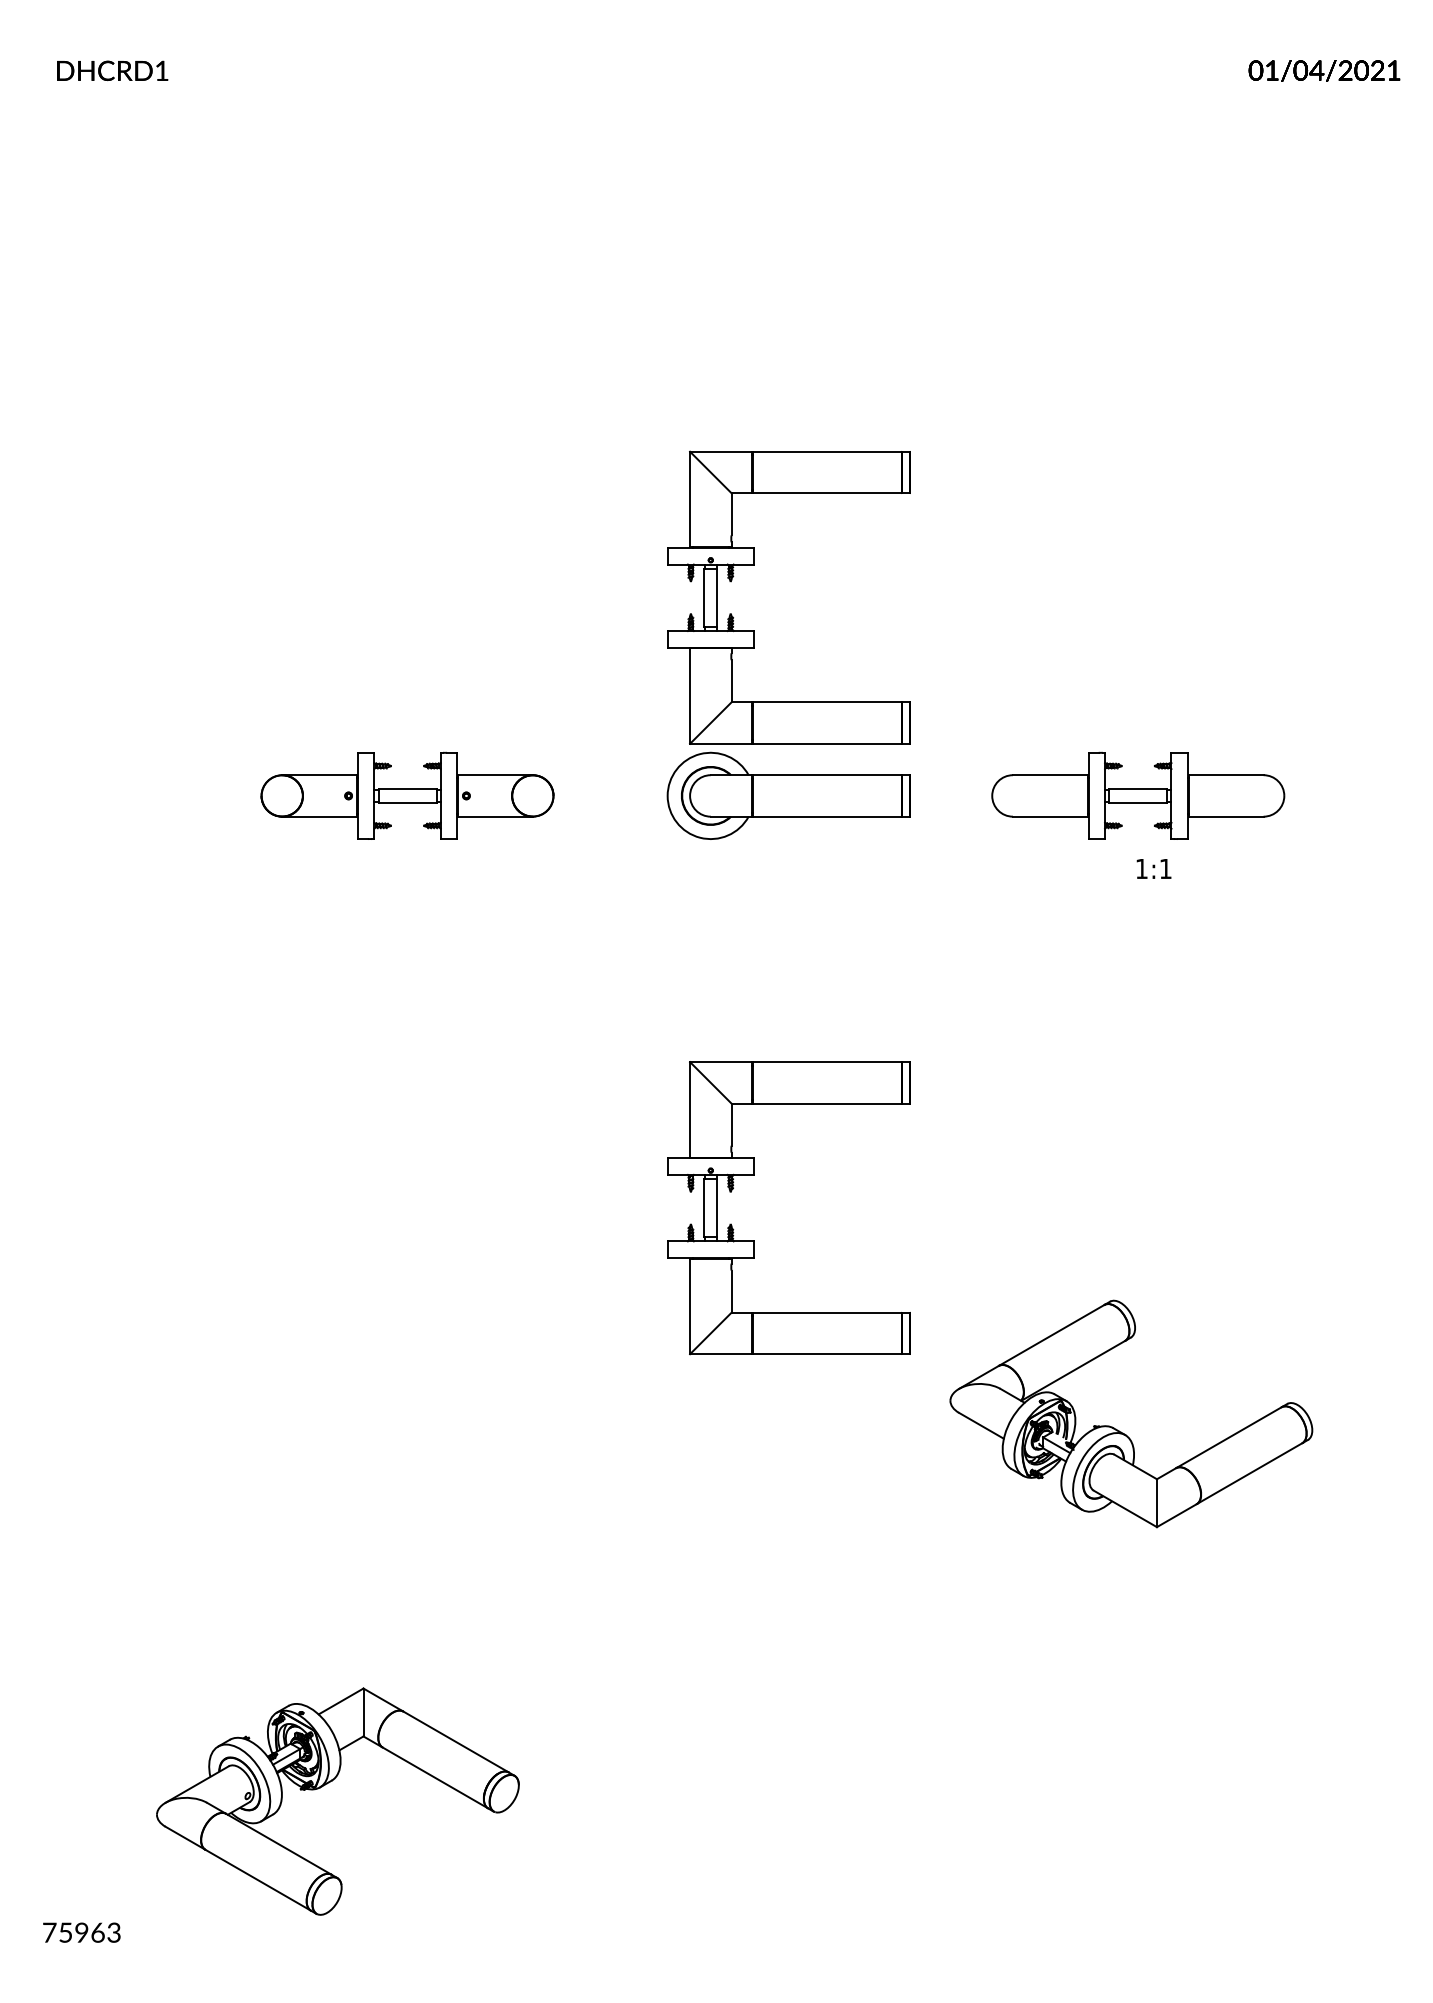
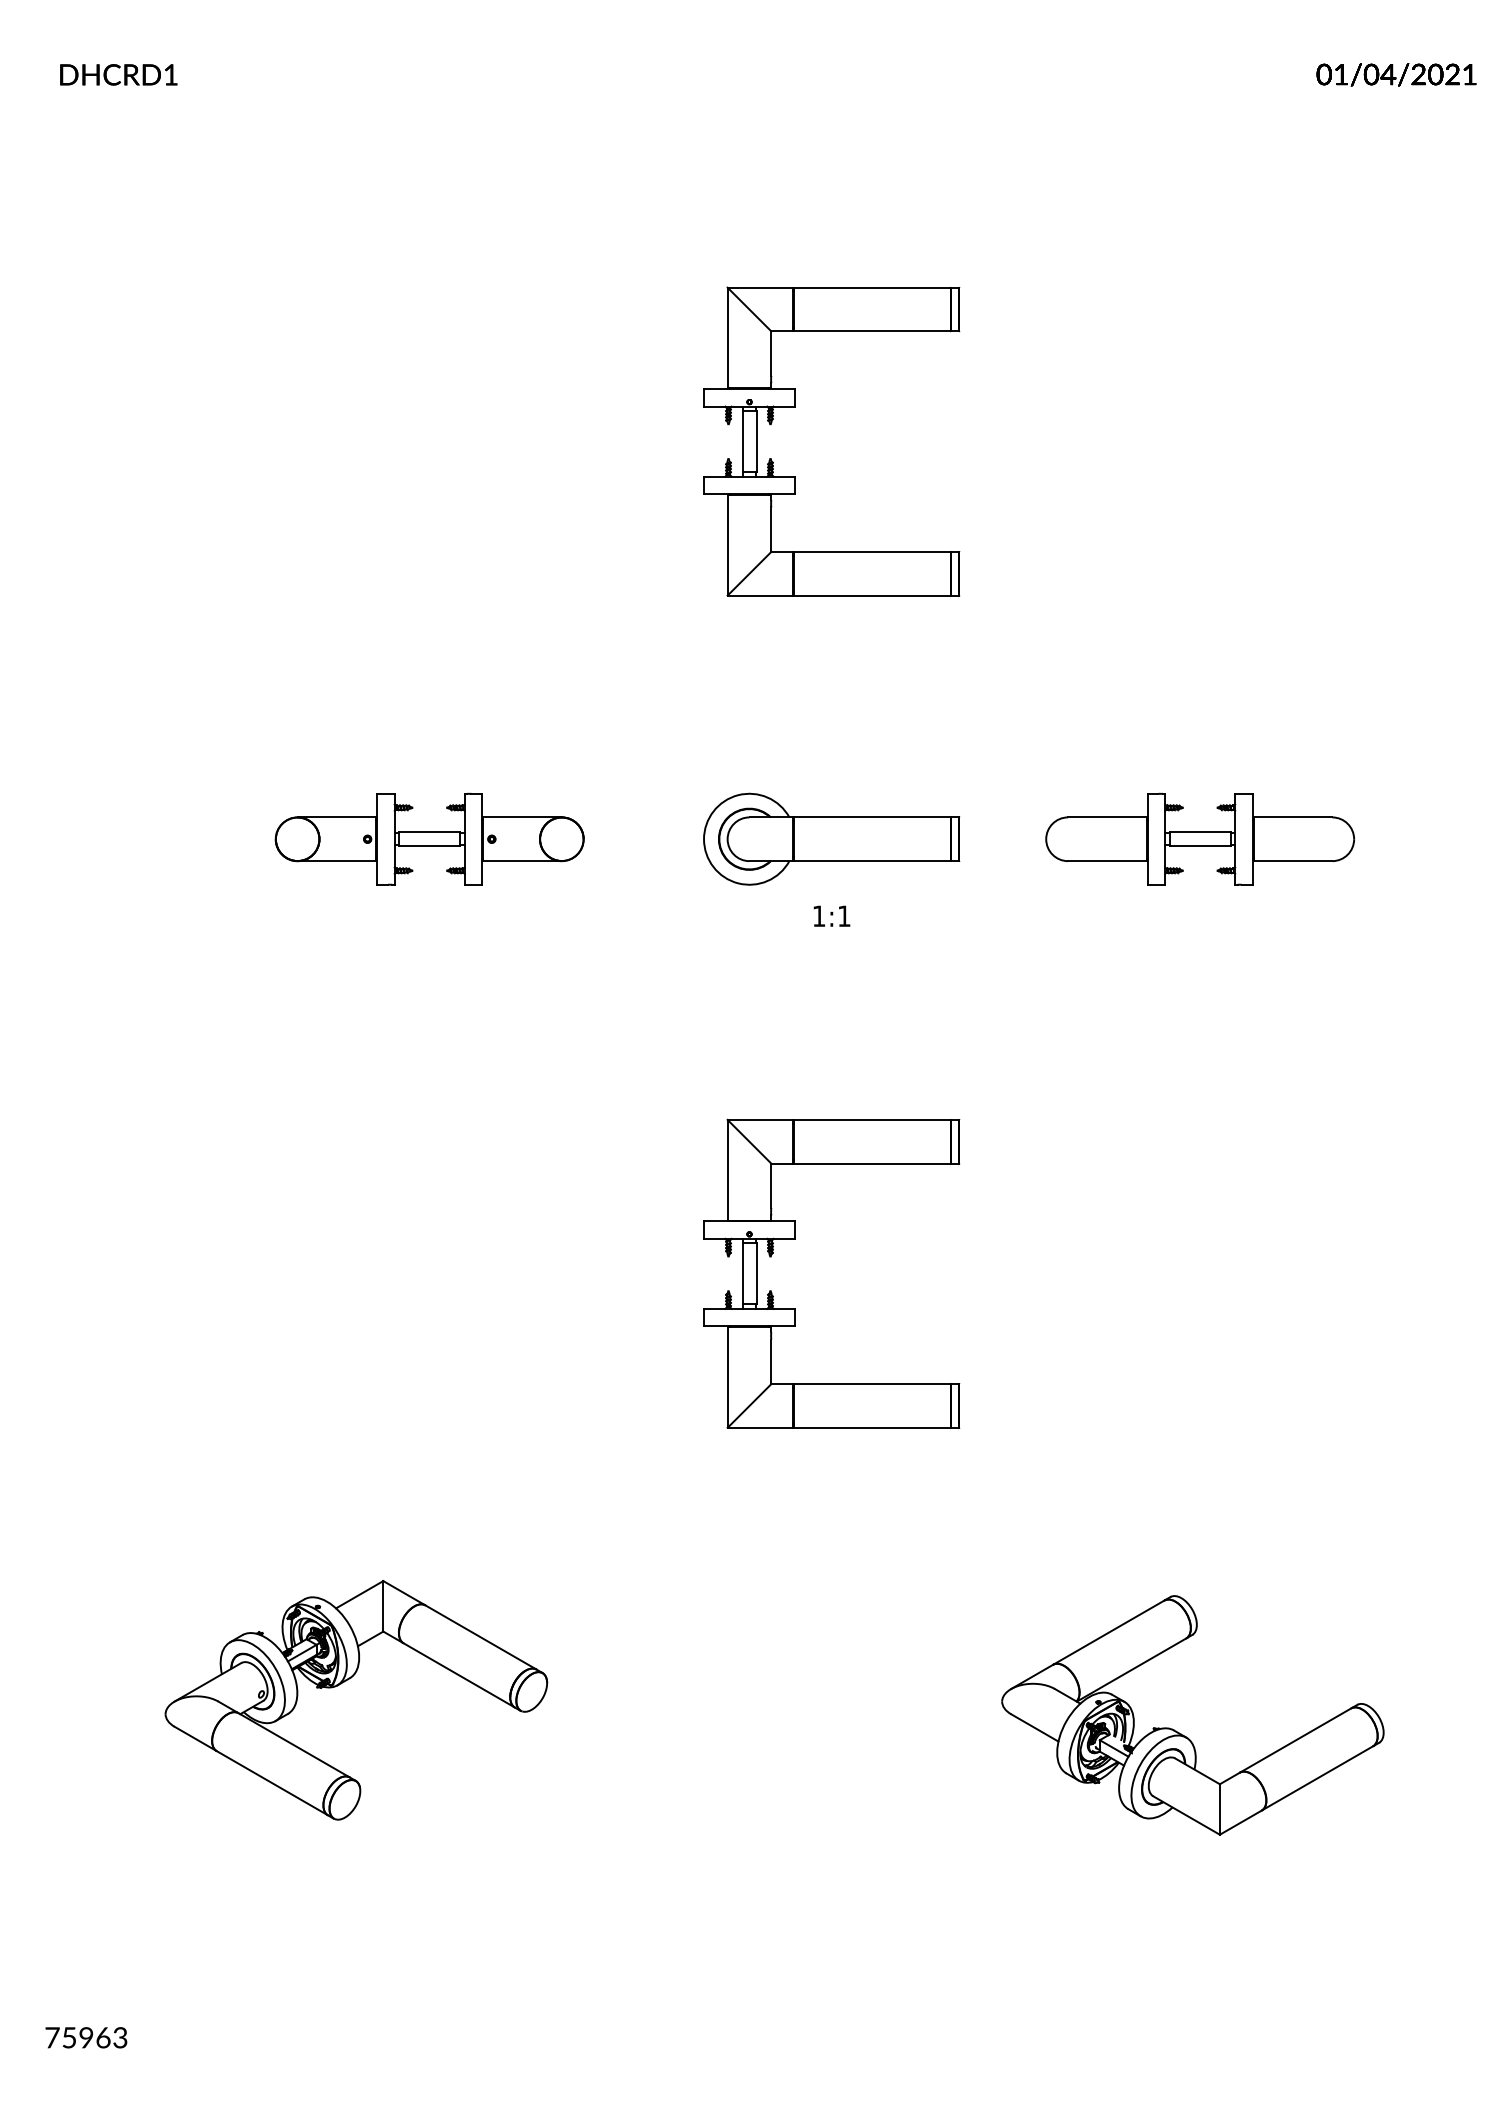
part: (754, 565) -> (795, 407), moved
text: (1153, 868) -> (831, 915), moved
part: (1121, 1431) -> (1182, 1733), moved
part: (327, 1784) -> (345, 1682), moved

